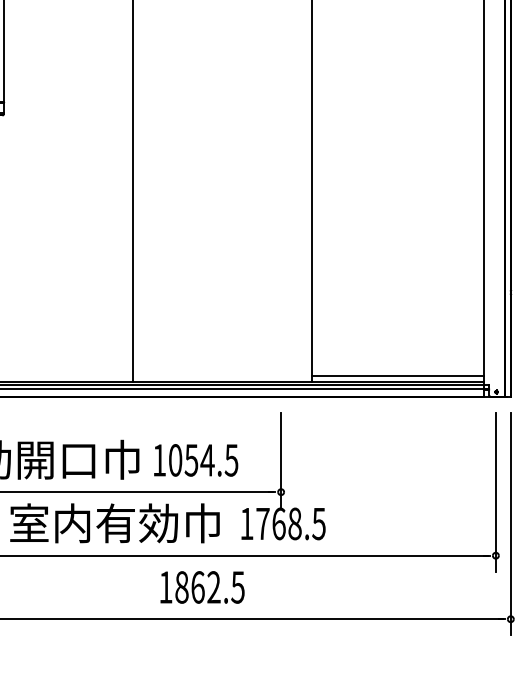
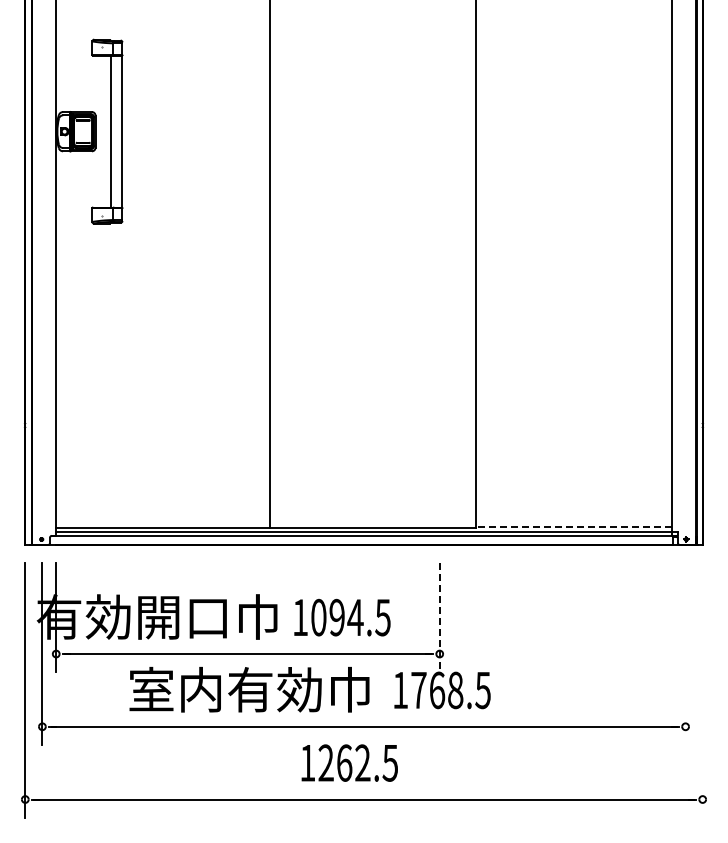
line: (397, 376) -> (573, 521), removed
line: (397, 381) -> (573, 527), solid -> dashed
text: (190, 460) -> (336, 617), 1054.5 -> 1094.5
line: (280, 460) -> (439, 617), solid -> dashed
line: (495, 491) -> (685, 653), removed
line: (510, 524) -> (702, 690), removed
text: (181, 586) -> (325, 762), 1862.5 -> 1262.5

